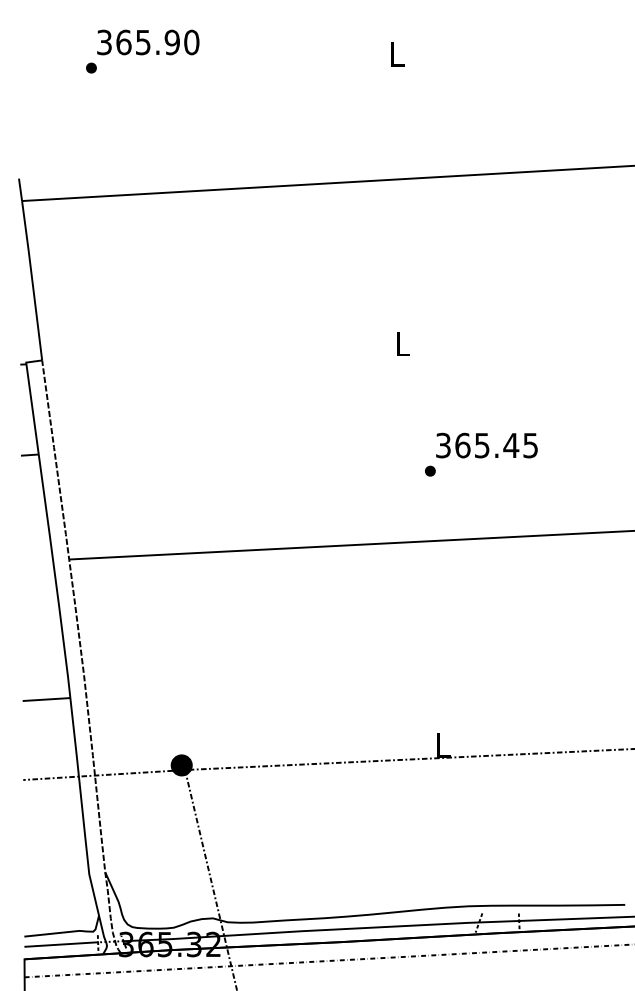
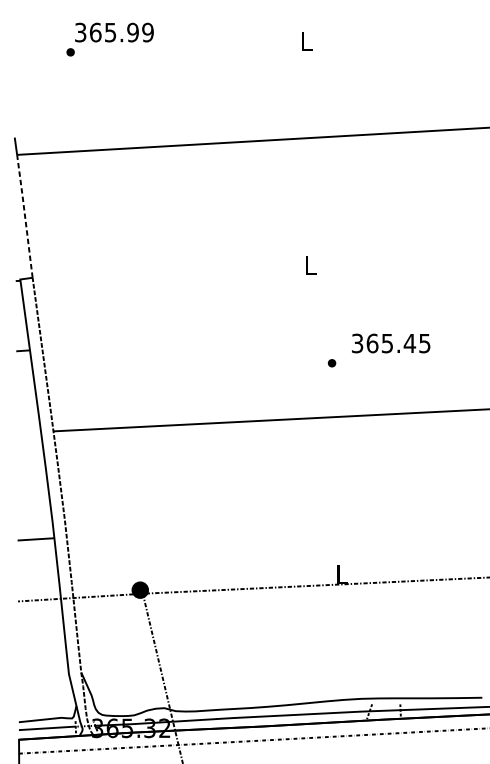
text: (191, 42) -> (147, 32), 365.90 -> 365.99
line: (32, 280) -> (25, 216), solid -> dashed
text: (486, 445) -> (390, 343), moved

